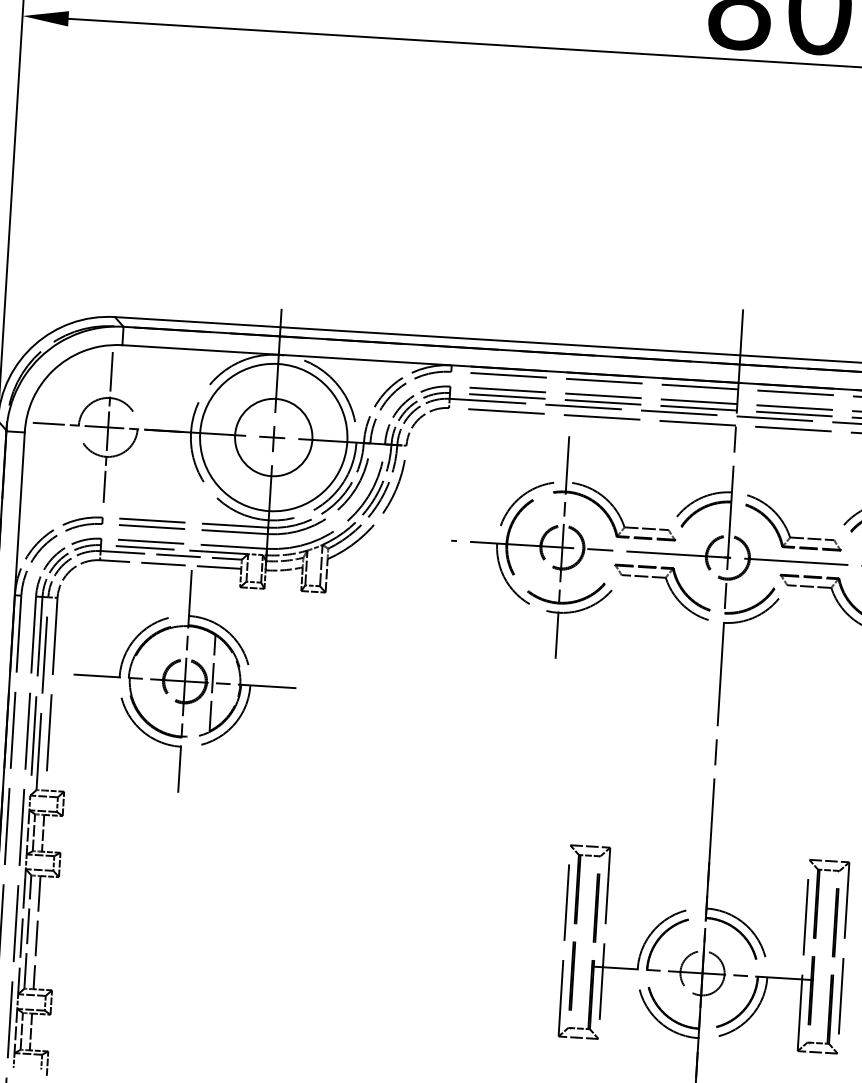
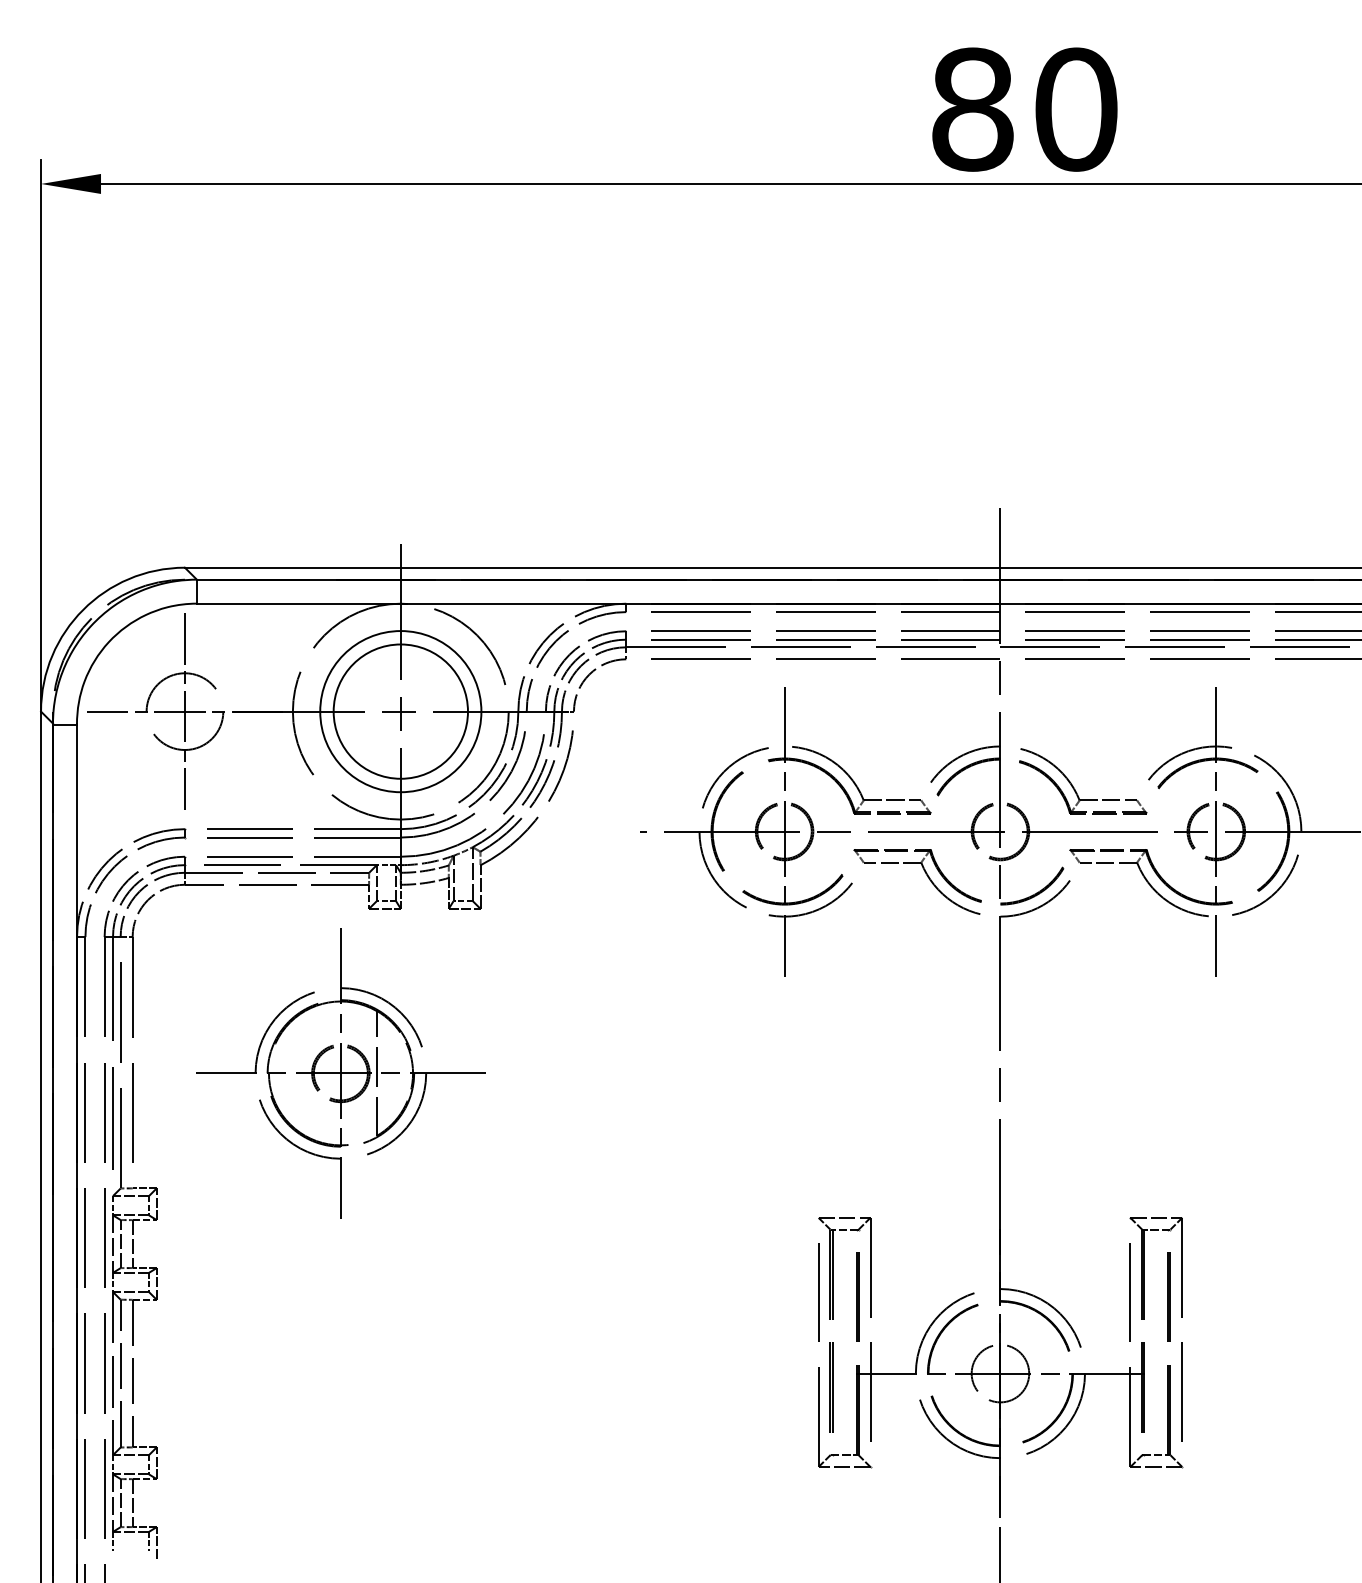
circle: (273, 437) -> (400, 711), size x0.7
circle: (273, 437) -> (400, 711), size x1.6
part: (184, 681) -> (340, 1073), moved

